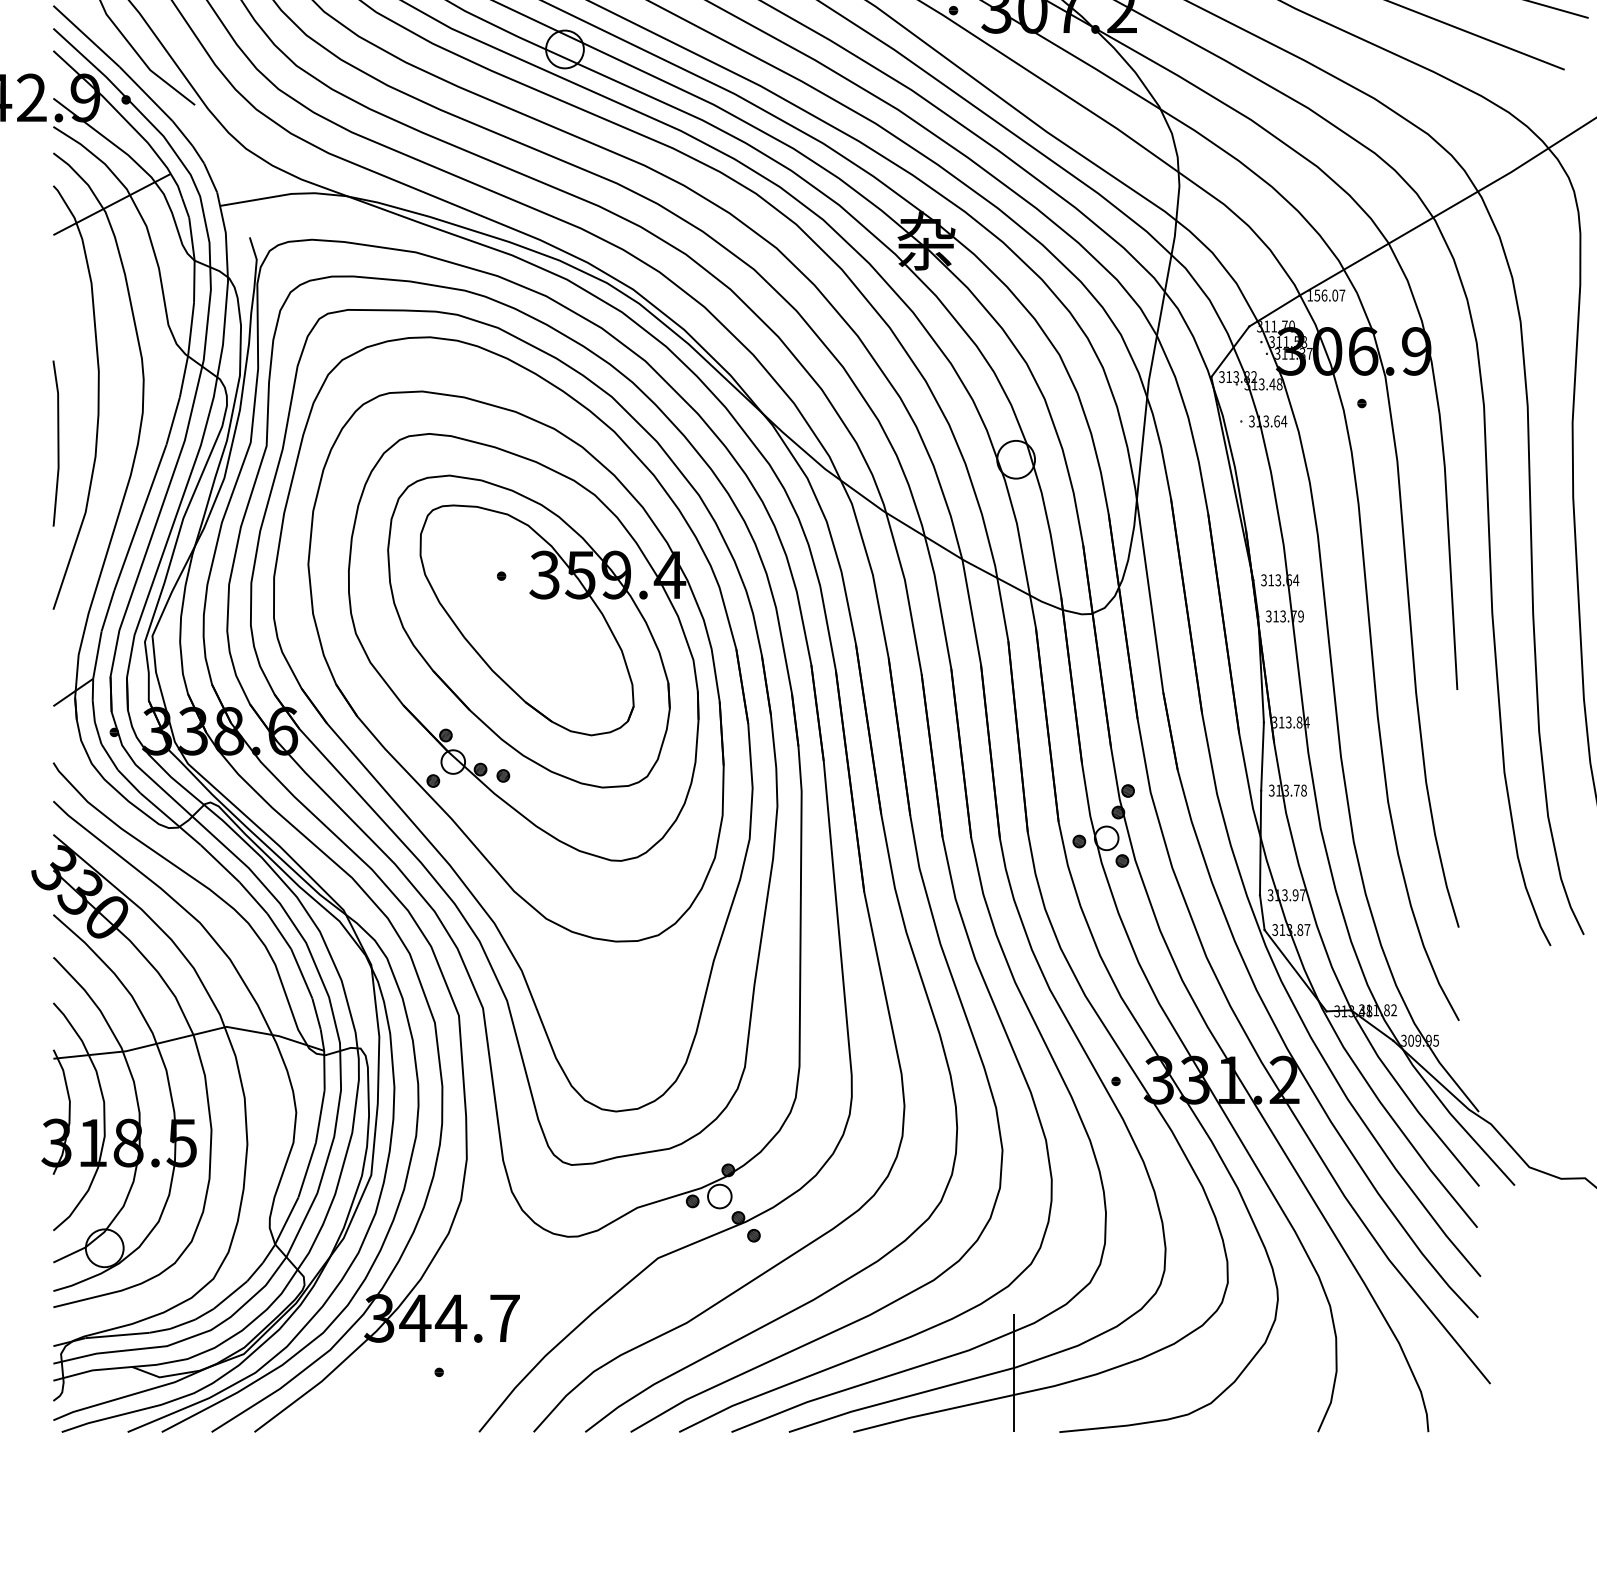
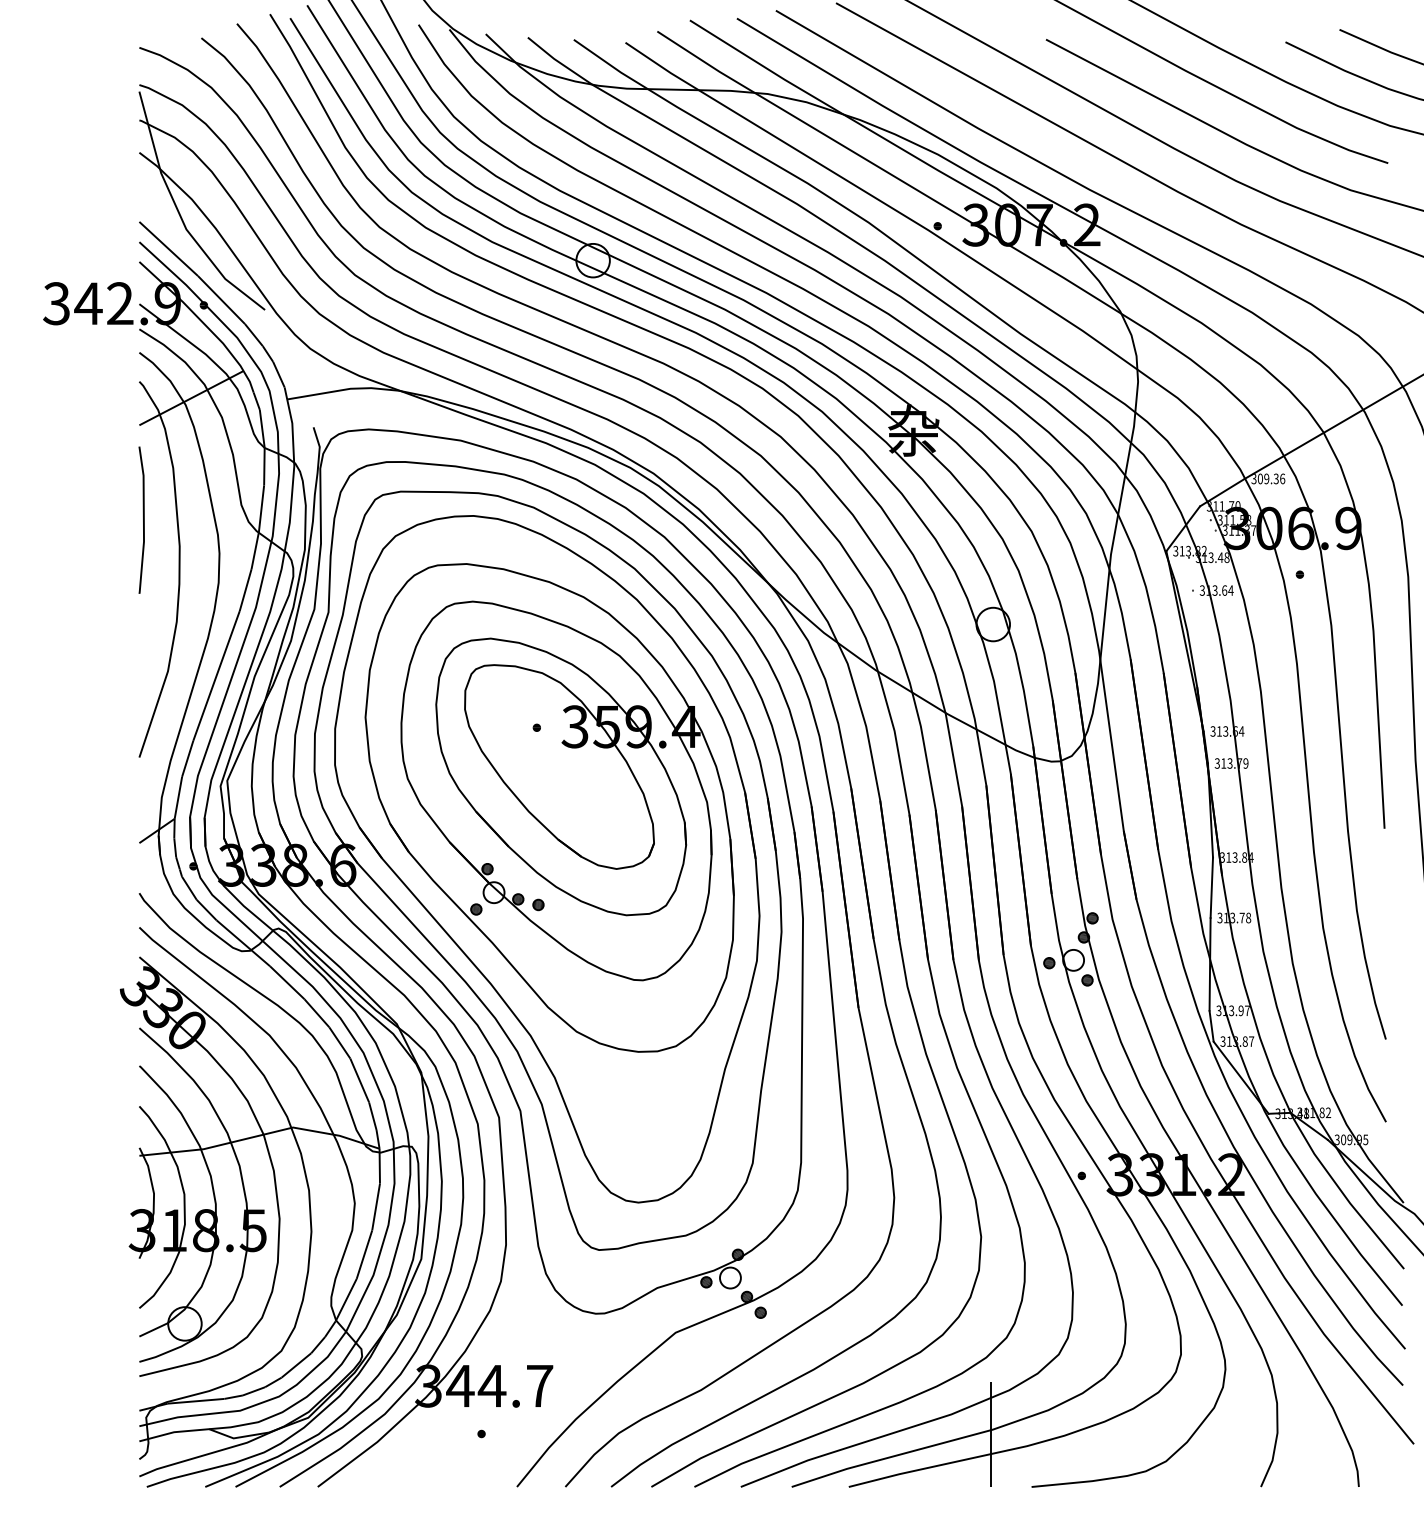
text: (1326, 295) -> (1268, 478), 156.07 -> 309.36
line: (58, 442) -> (143, 519), moved

